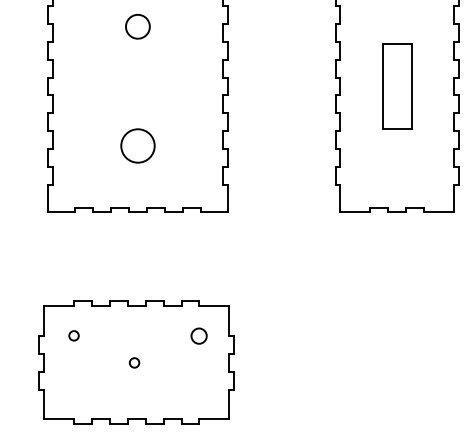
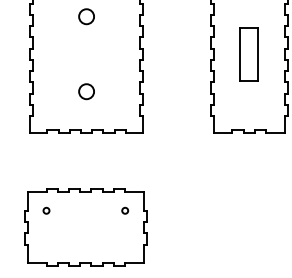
circle: (137, 145) -> (86, 91), size x0.71
circle: (199, 335) -> (125, 210), size x0.62
circle: (134, 362) -> (84, 227), removed

